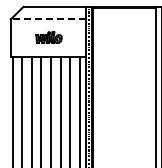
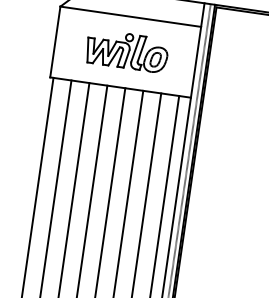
line: (48, 19) -> (130, 16), dashed -> solid
part: (48, 37) -> (126, 50), size x1.67

